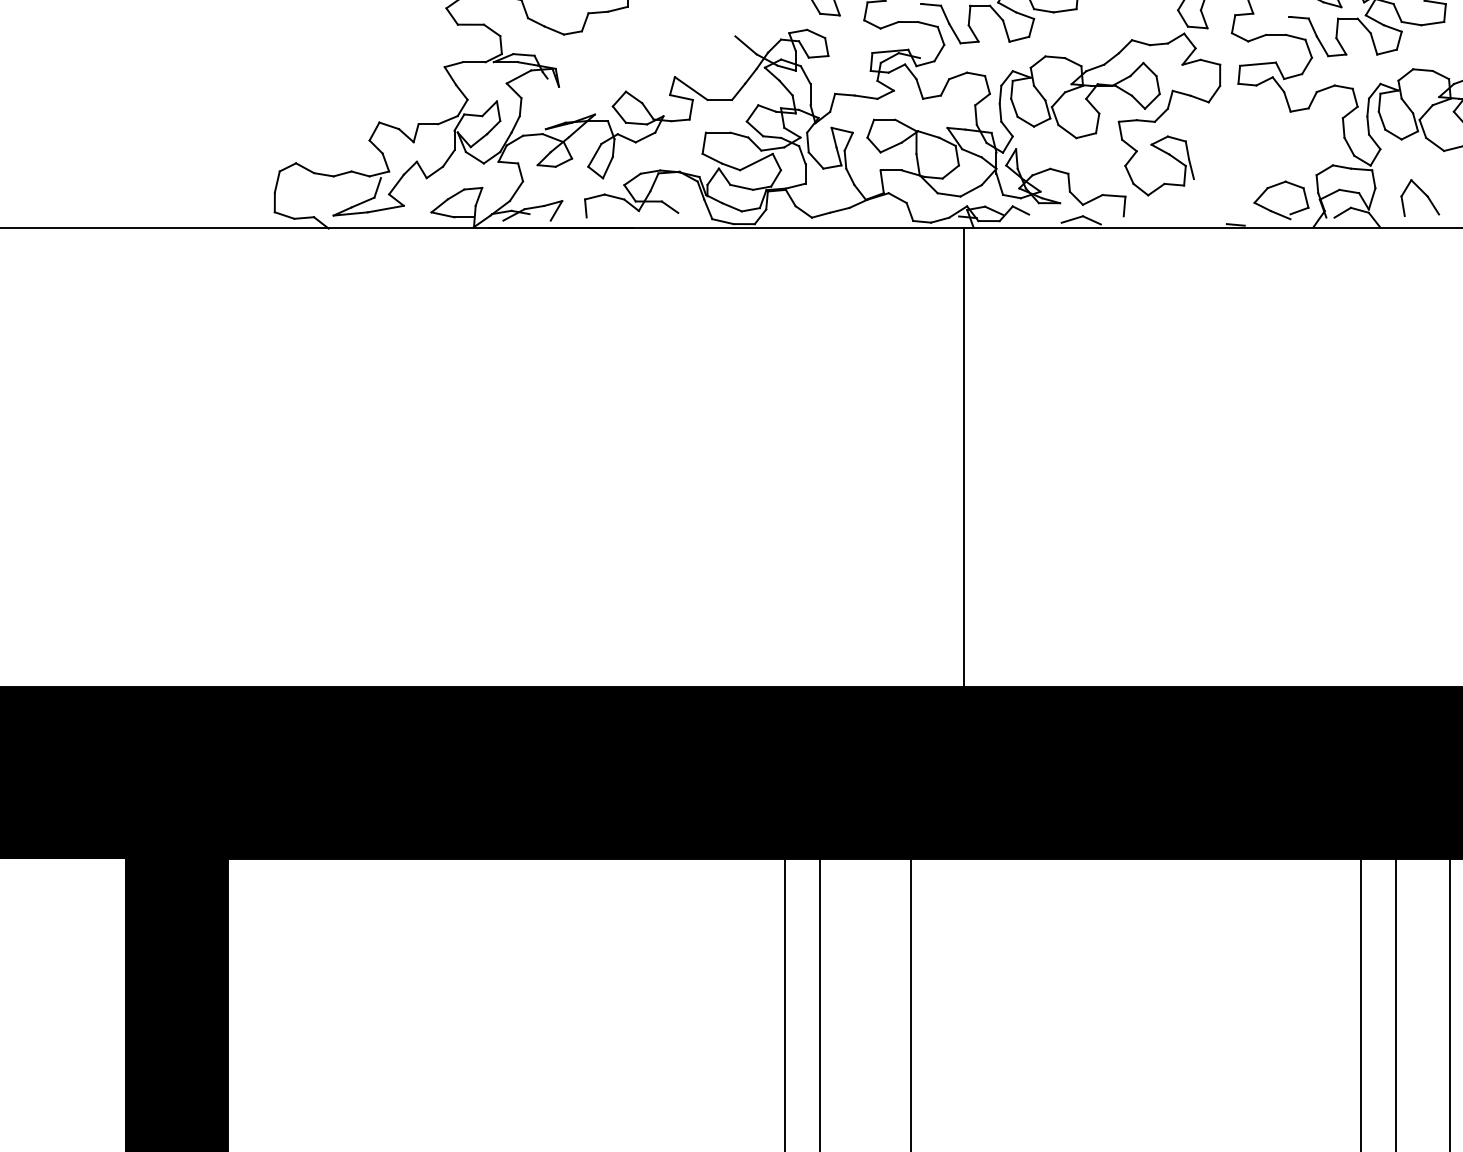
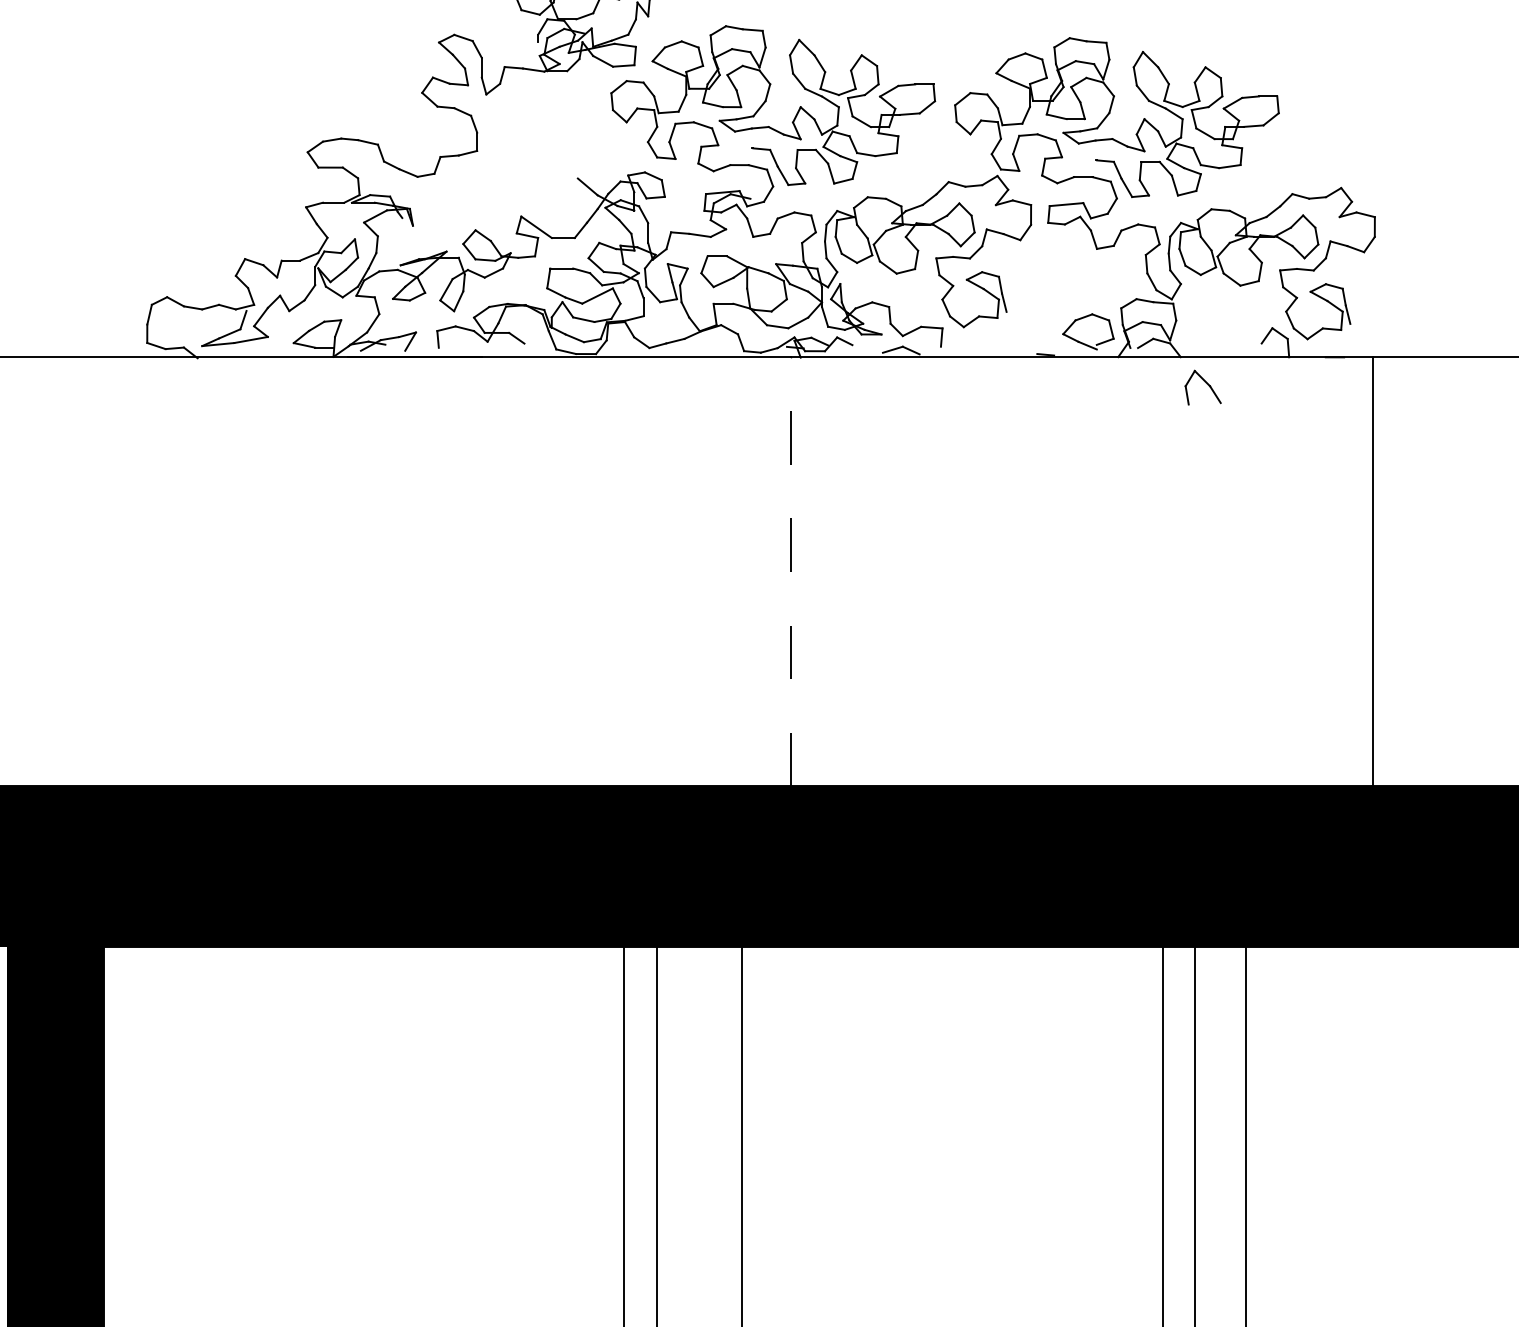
part: (1419, 197) -> (1202, 387), moved
line: (963, 456) -> (791, 571), solid -> dashed

